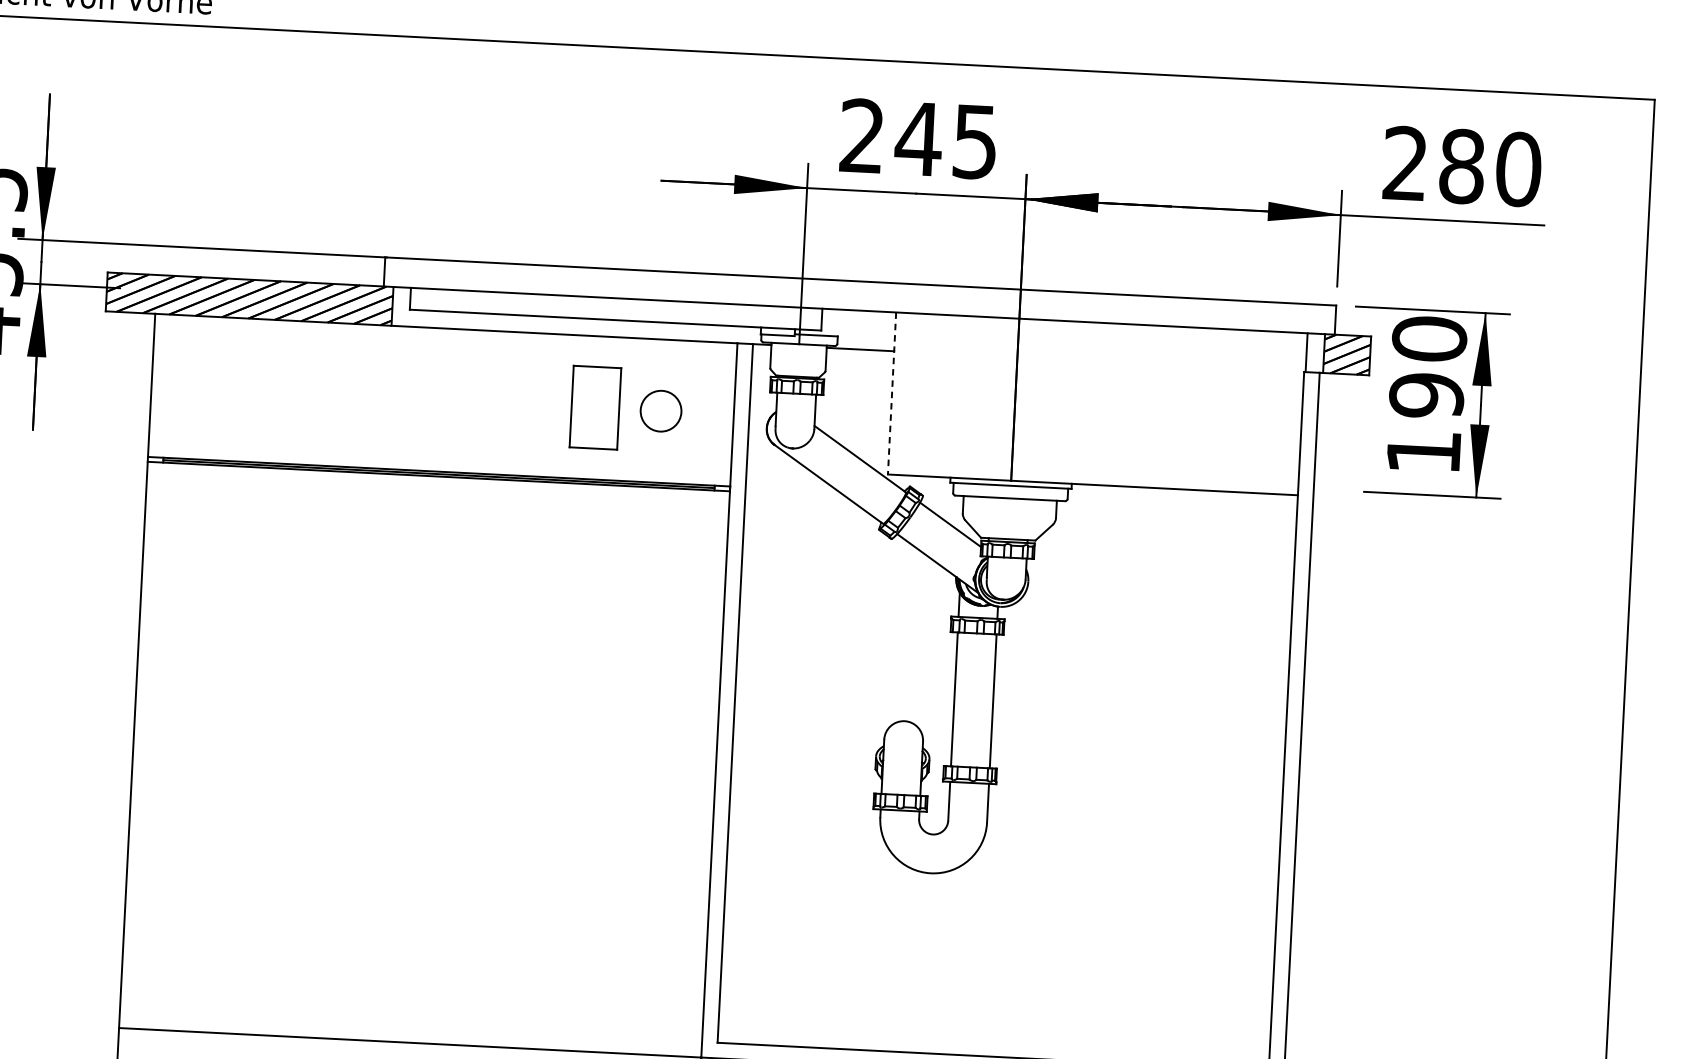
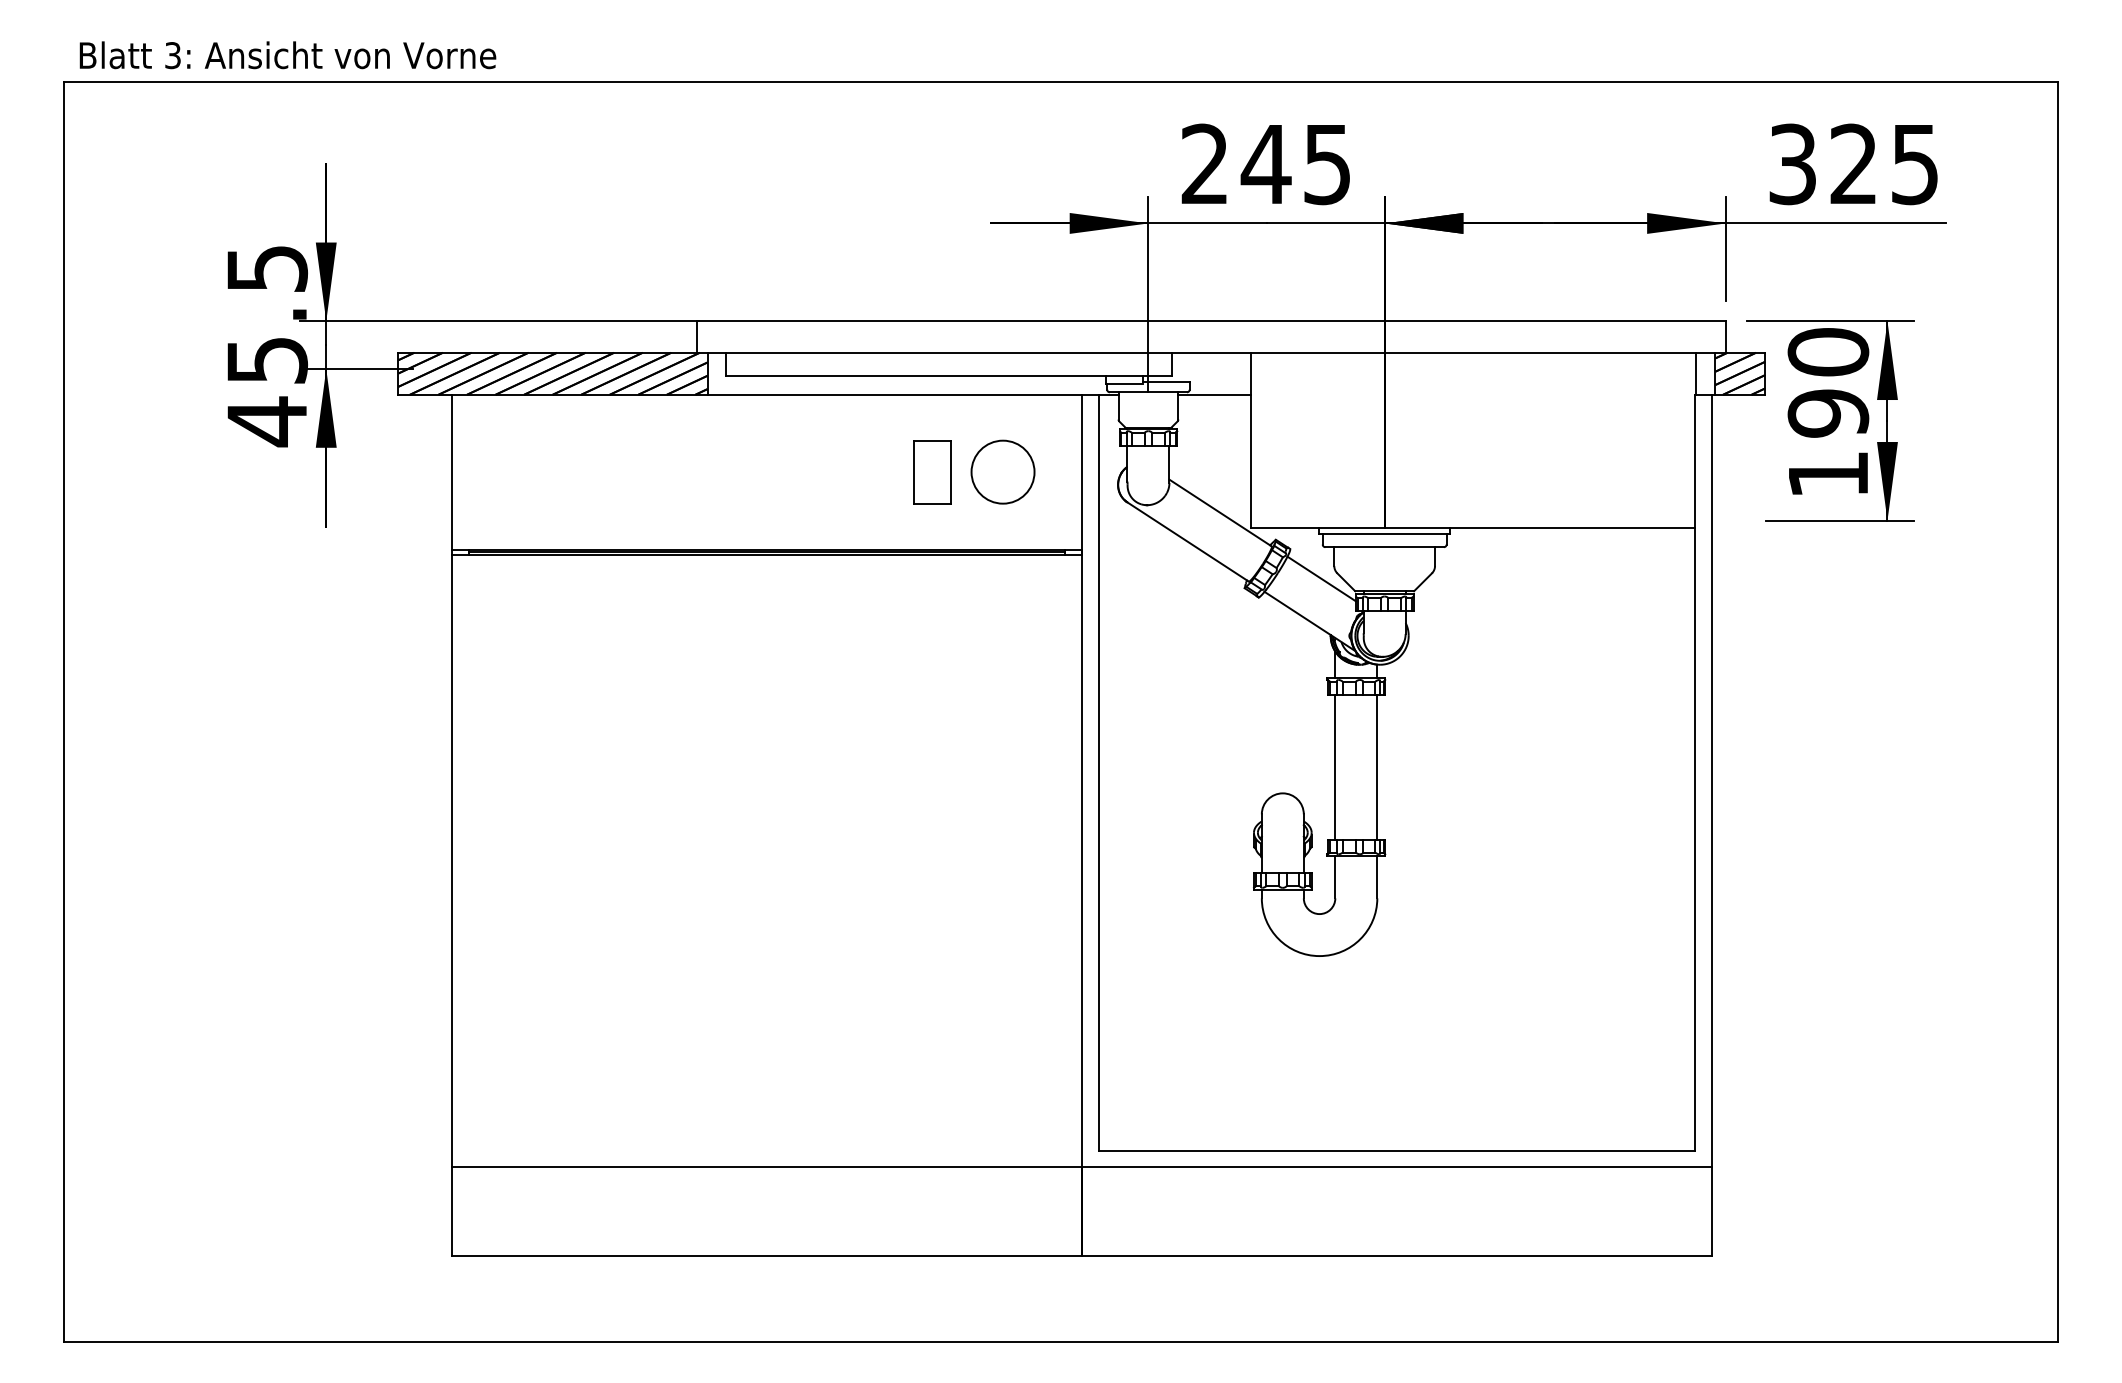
text: (1462, 166) -> (1854, 164), 280 -> 325
line: (892, 393) -> (1251, 440), dashed -> solid
part: (595, 408) -> (932, 472), size x0.71
circle: (660, 410) -> (1002, 471), size x1.43

